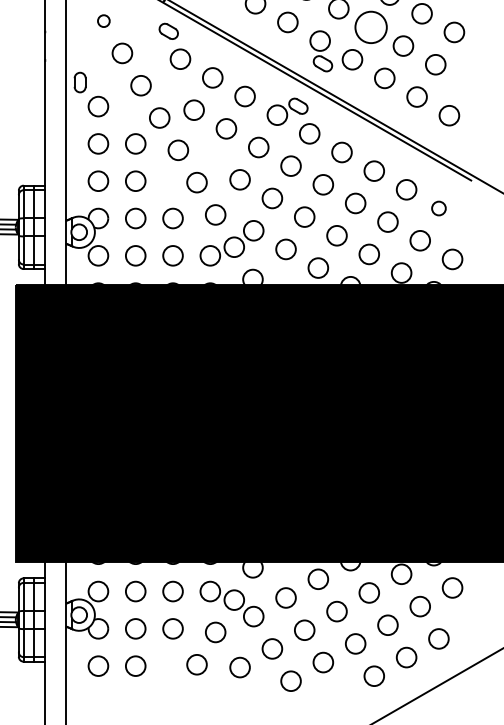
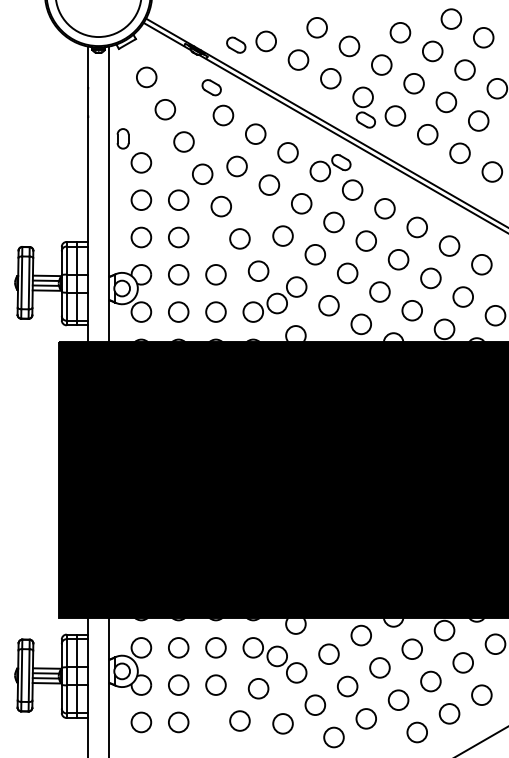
circle: (103, 21) -> (146, 77), size x1.67
circle: (370, 27) -> (413, 83), size x0.62
circle: (438, 208) -> (481, 264), size x1.43

